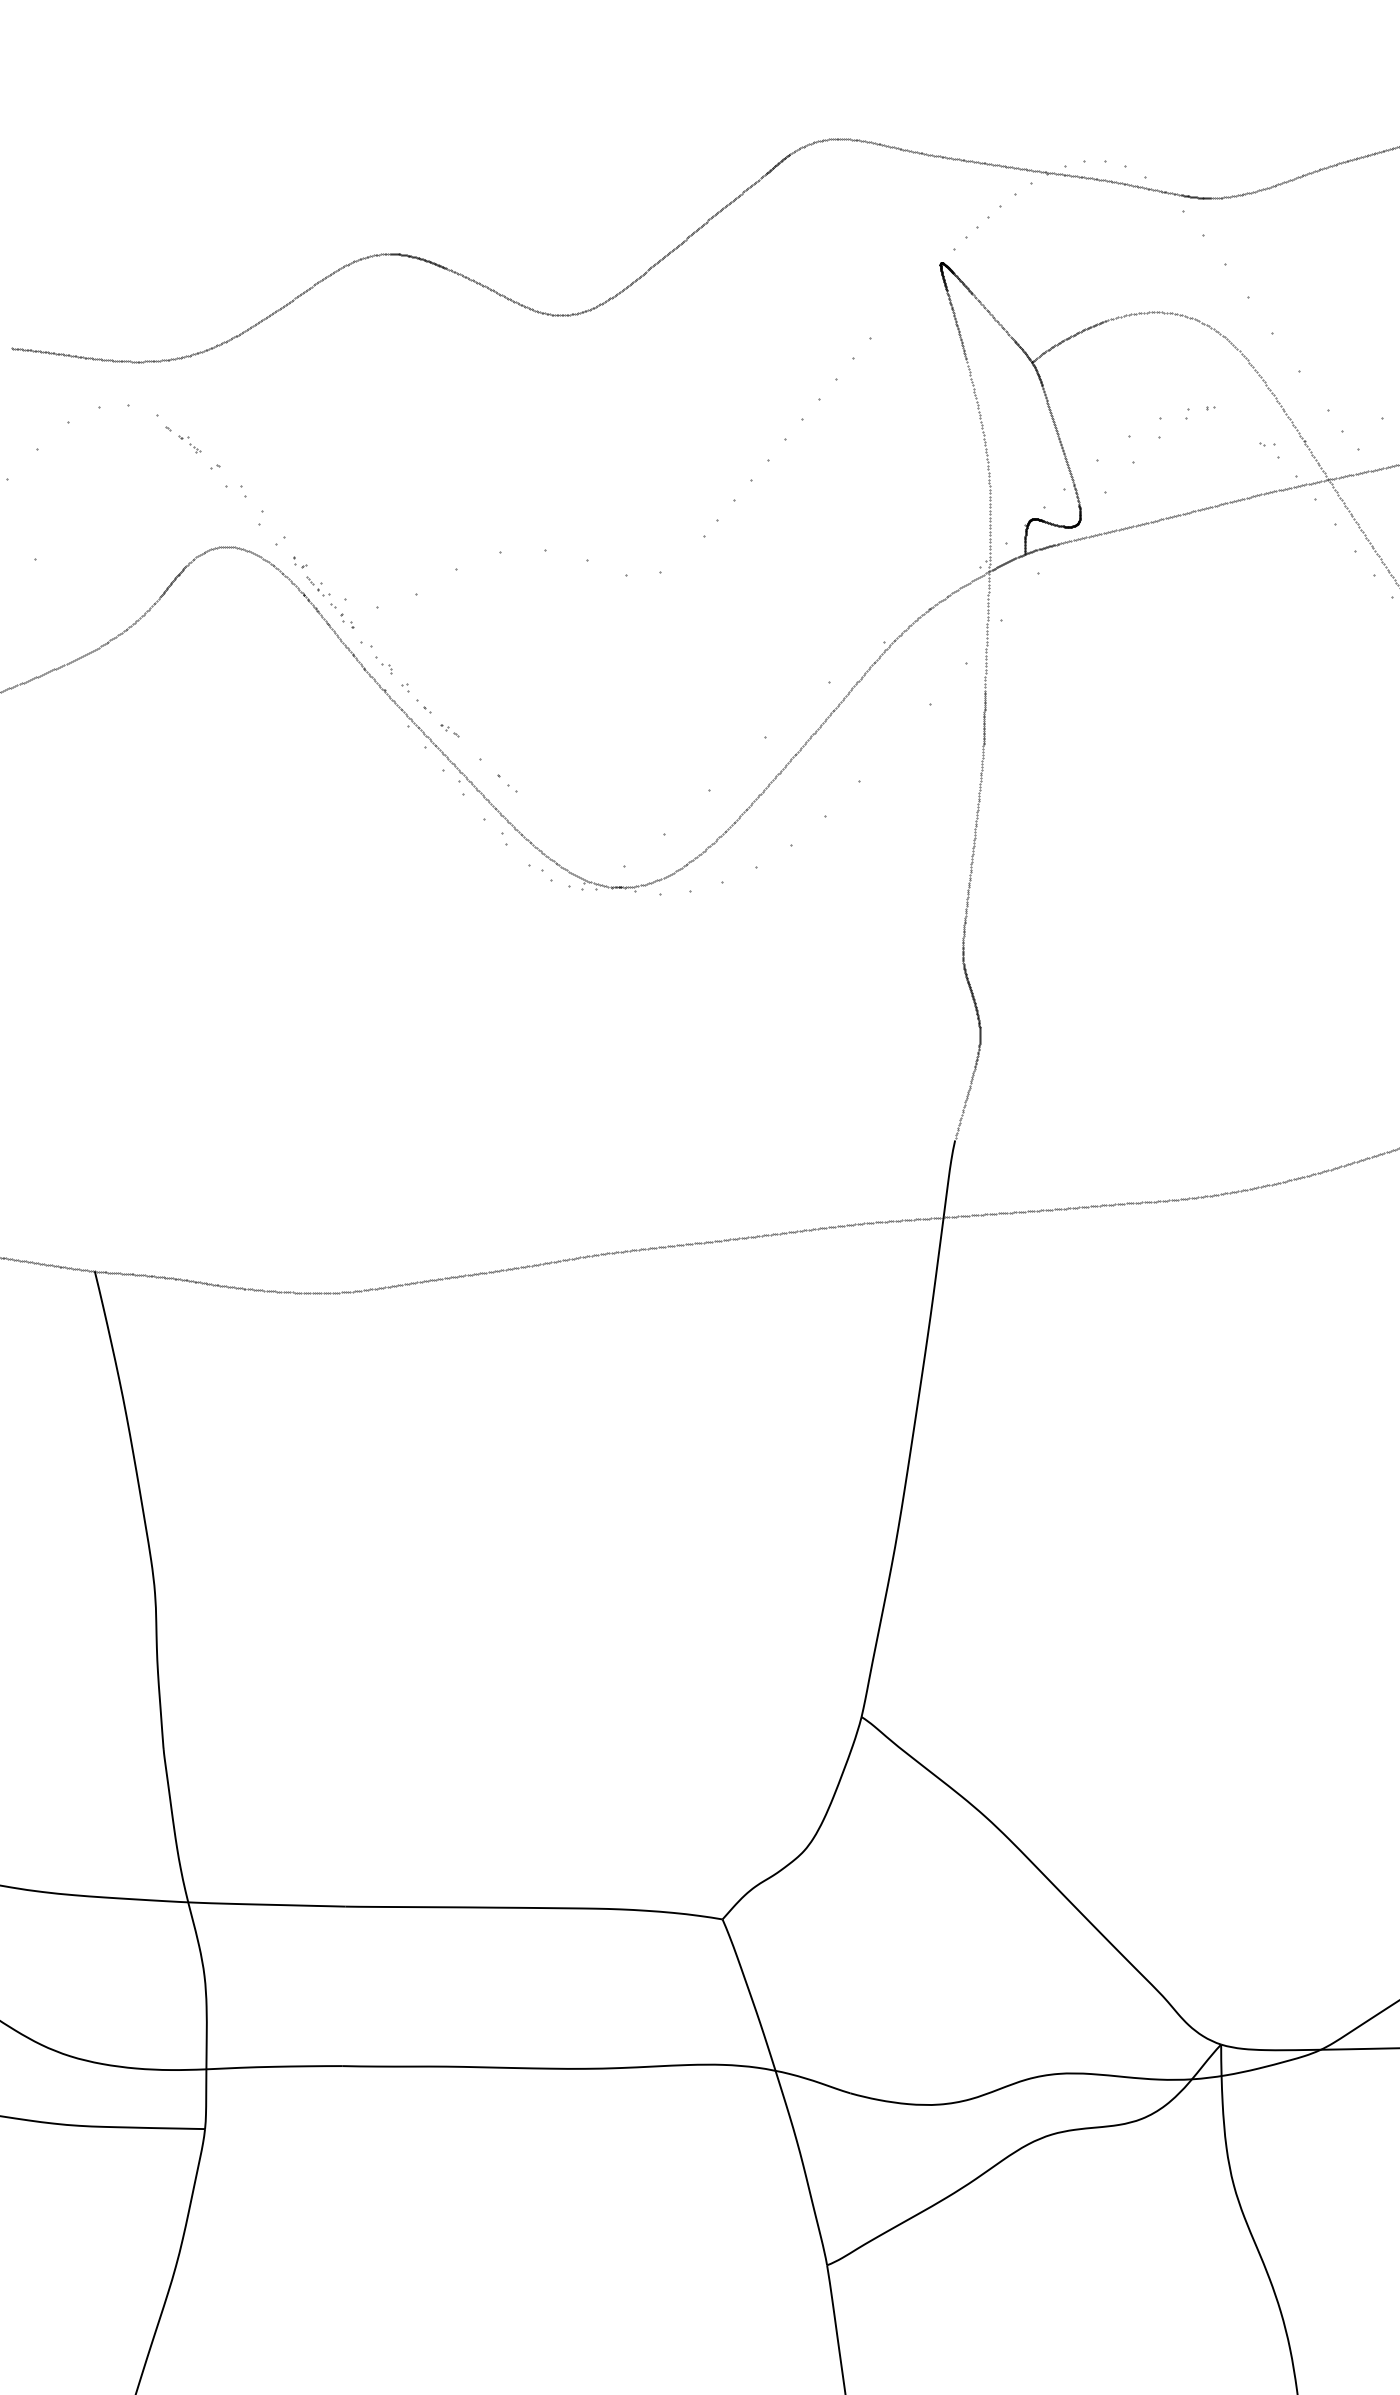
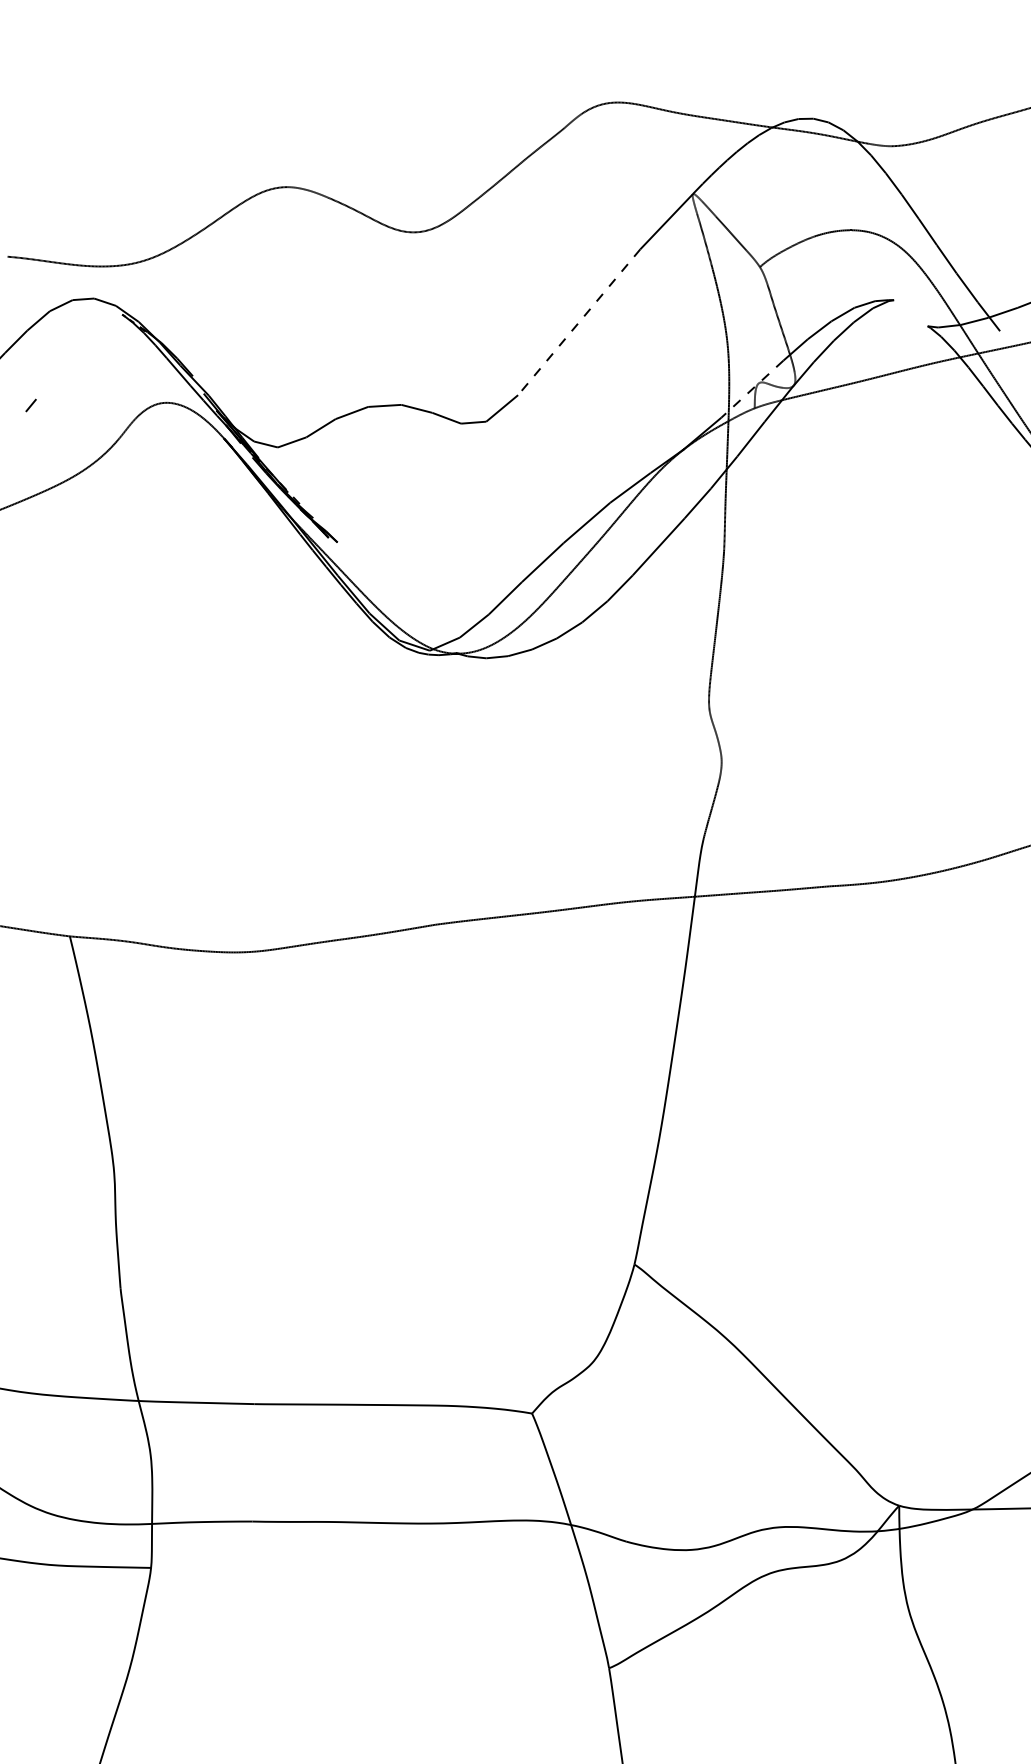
part: (498, 775) -> (367, 571), removed

